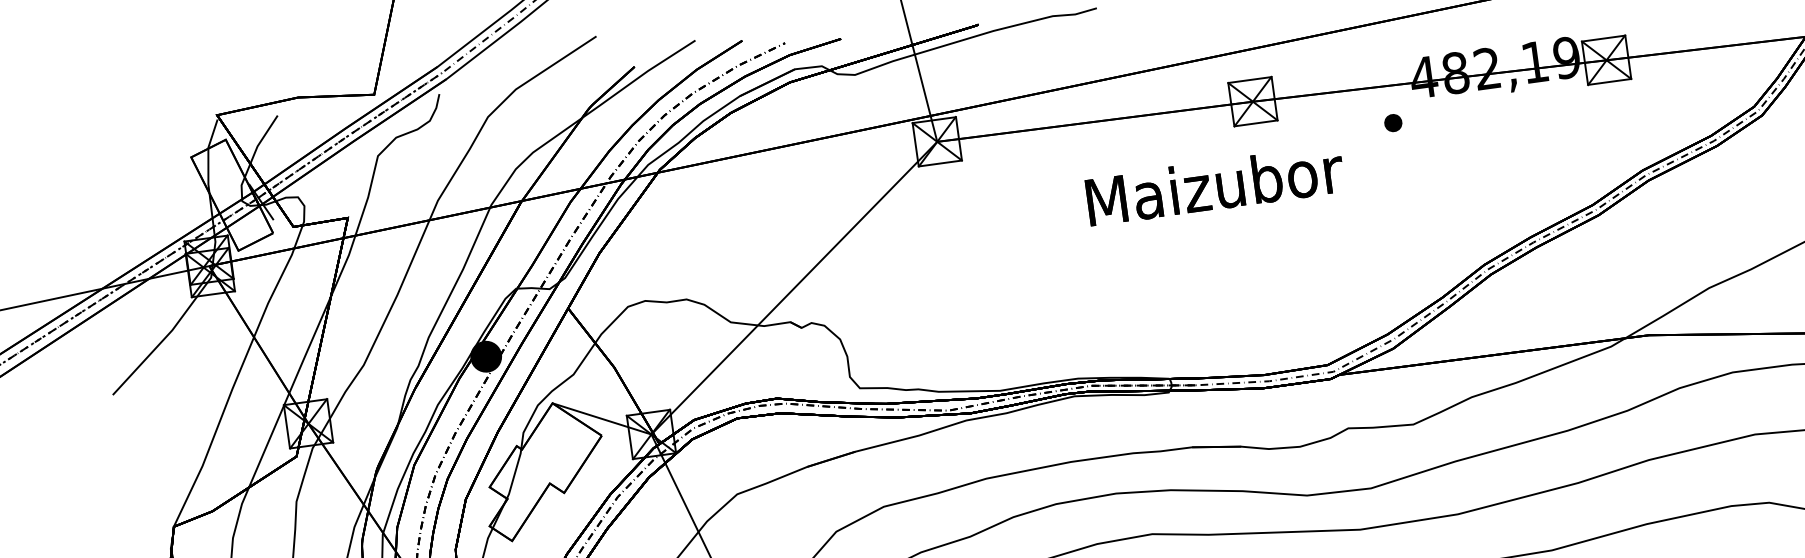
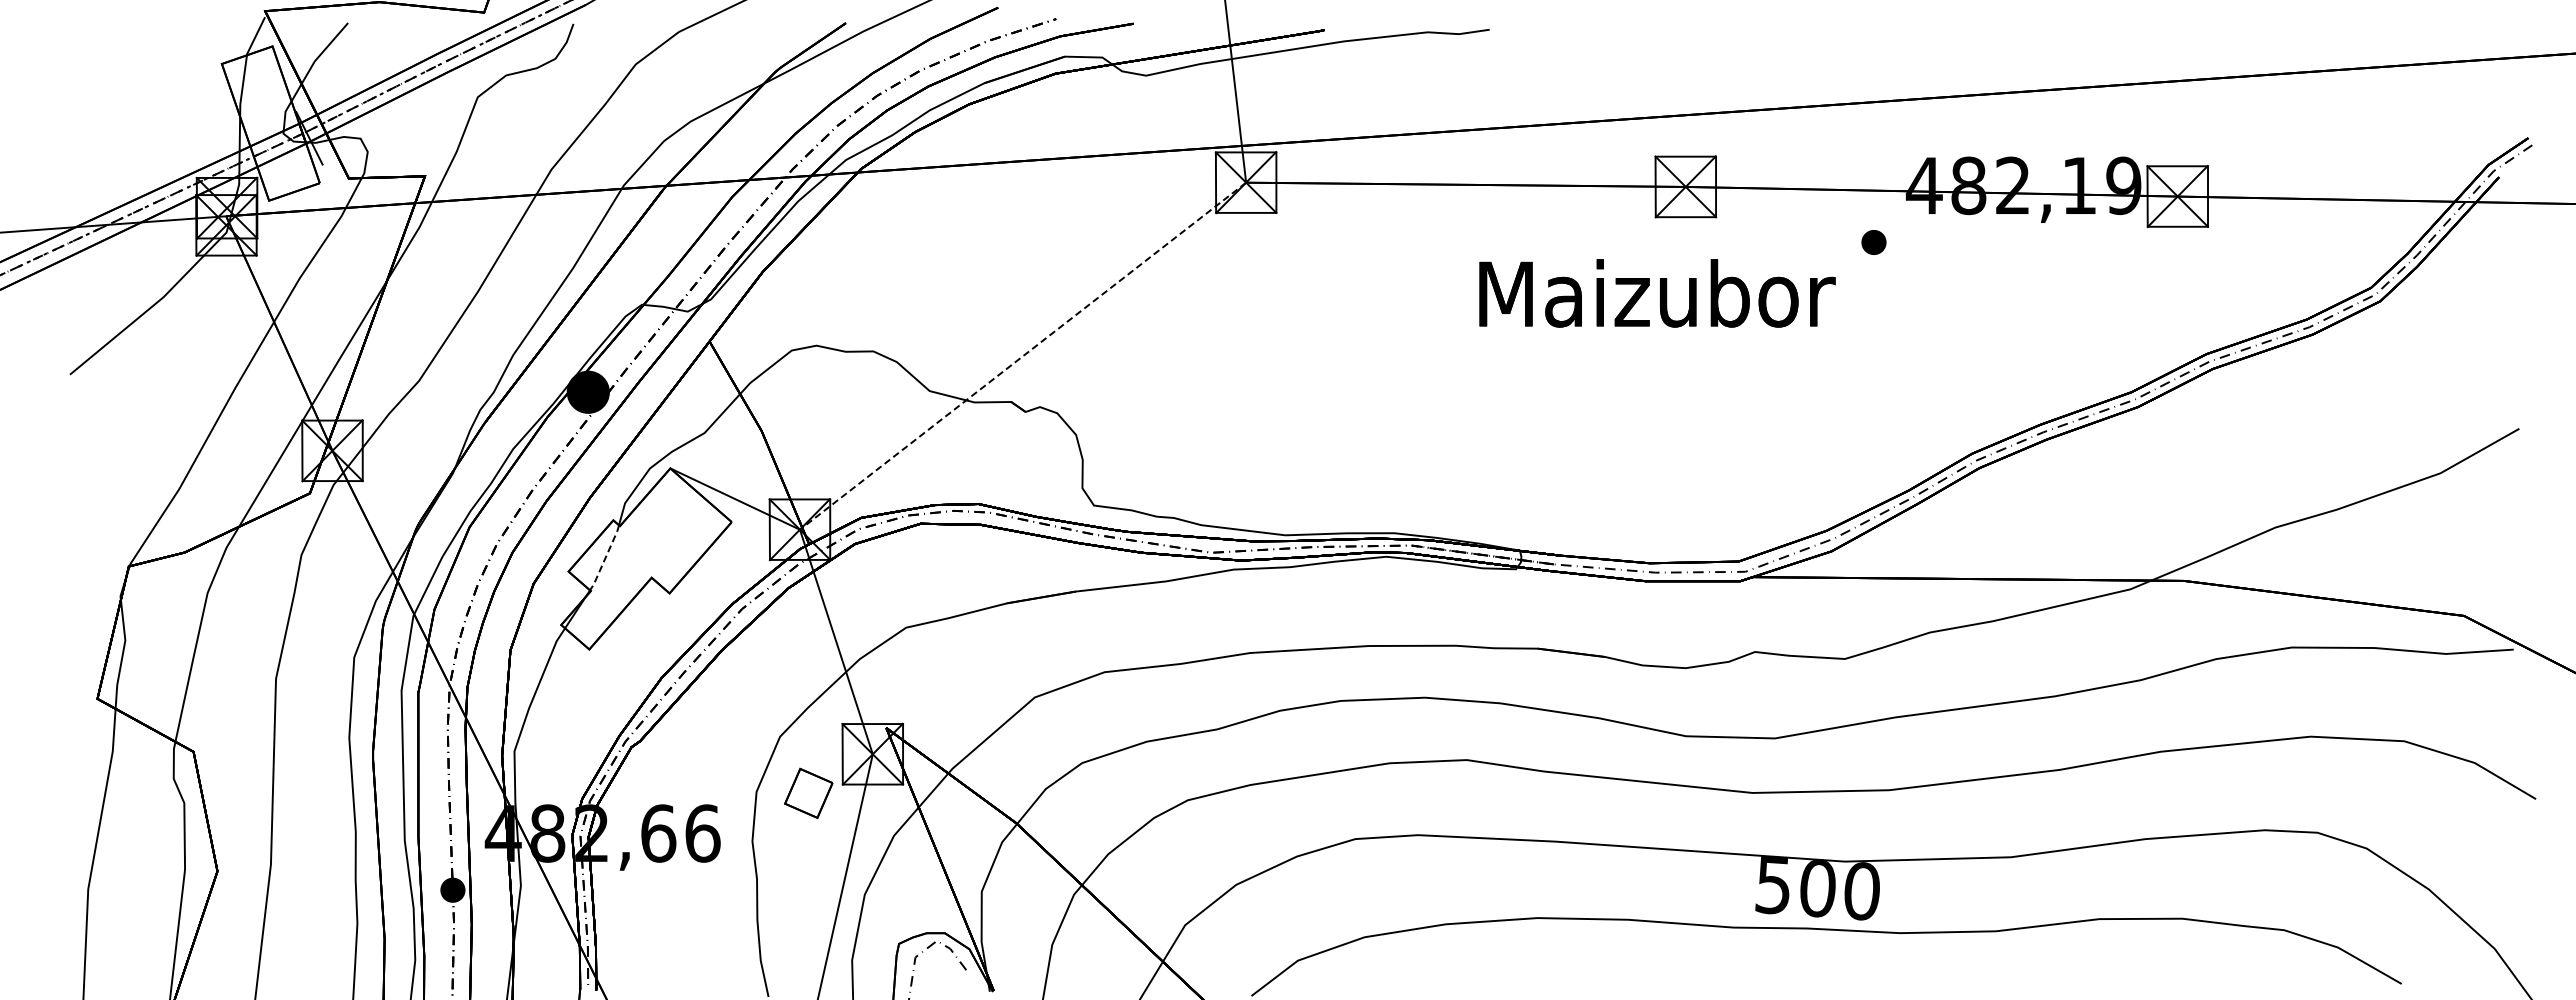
text: (1215, 185) -> (1657, 293), moved
line: (794, 288) -> (1023, 356), solid -> dashed
line: (514, 474) -> (605, 558), solid -> dashed

